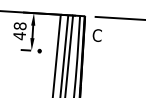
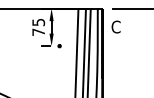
text: (19, 31) -> (38, 27), 48 -> 75

